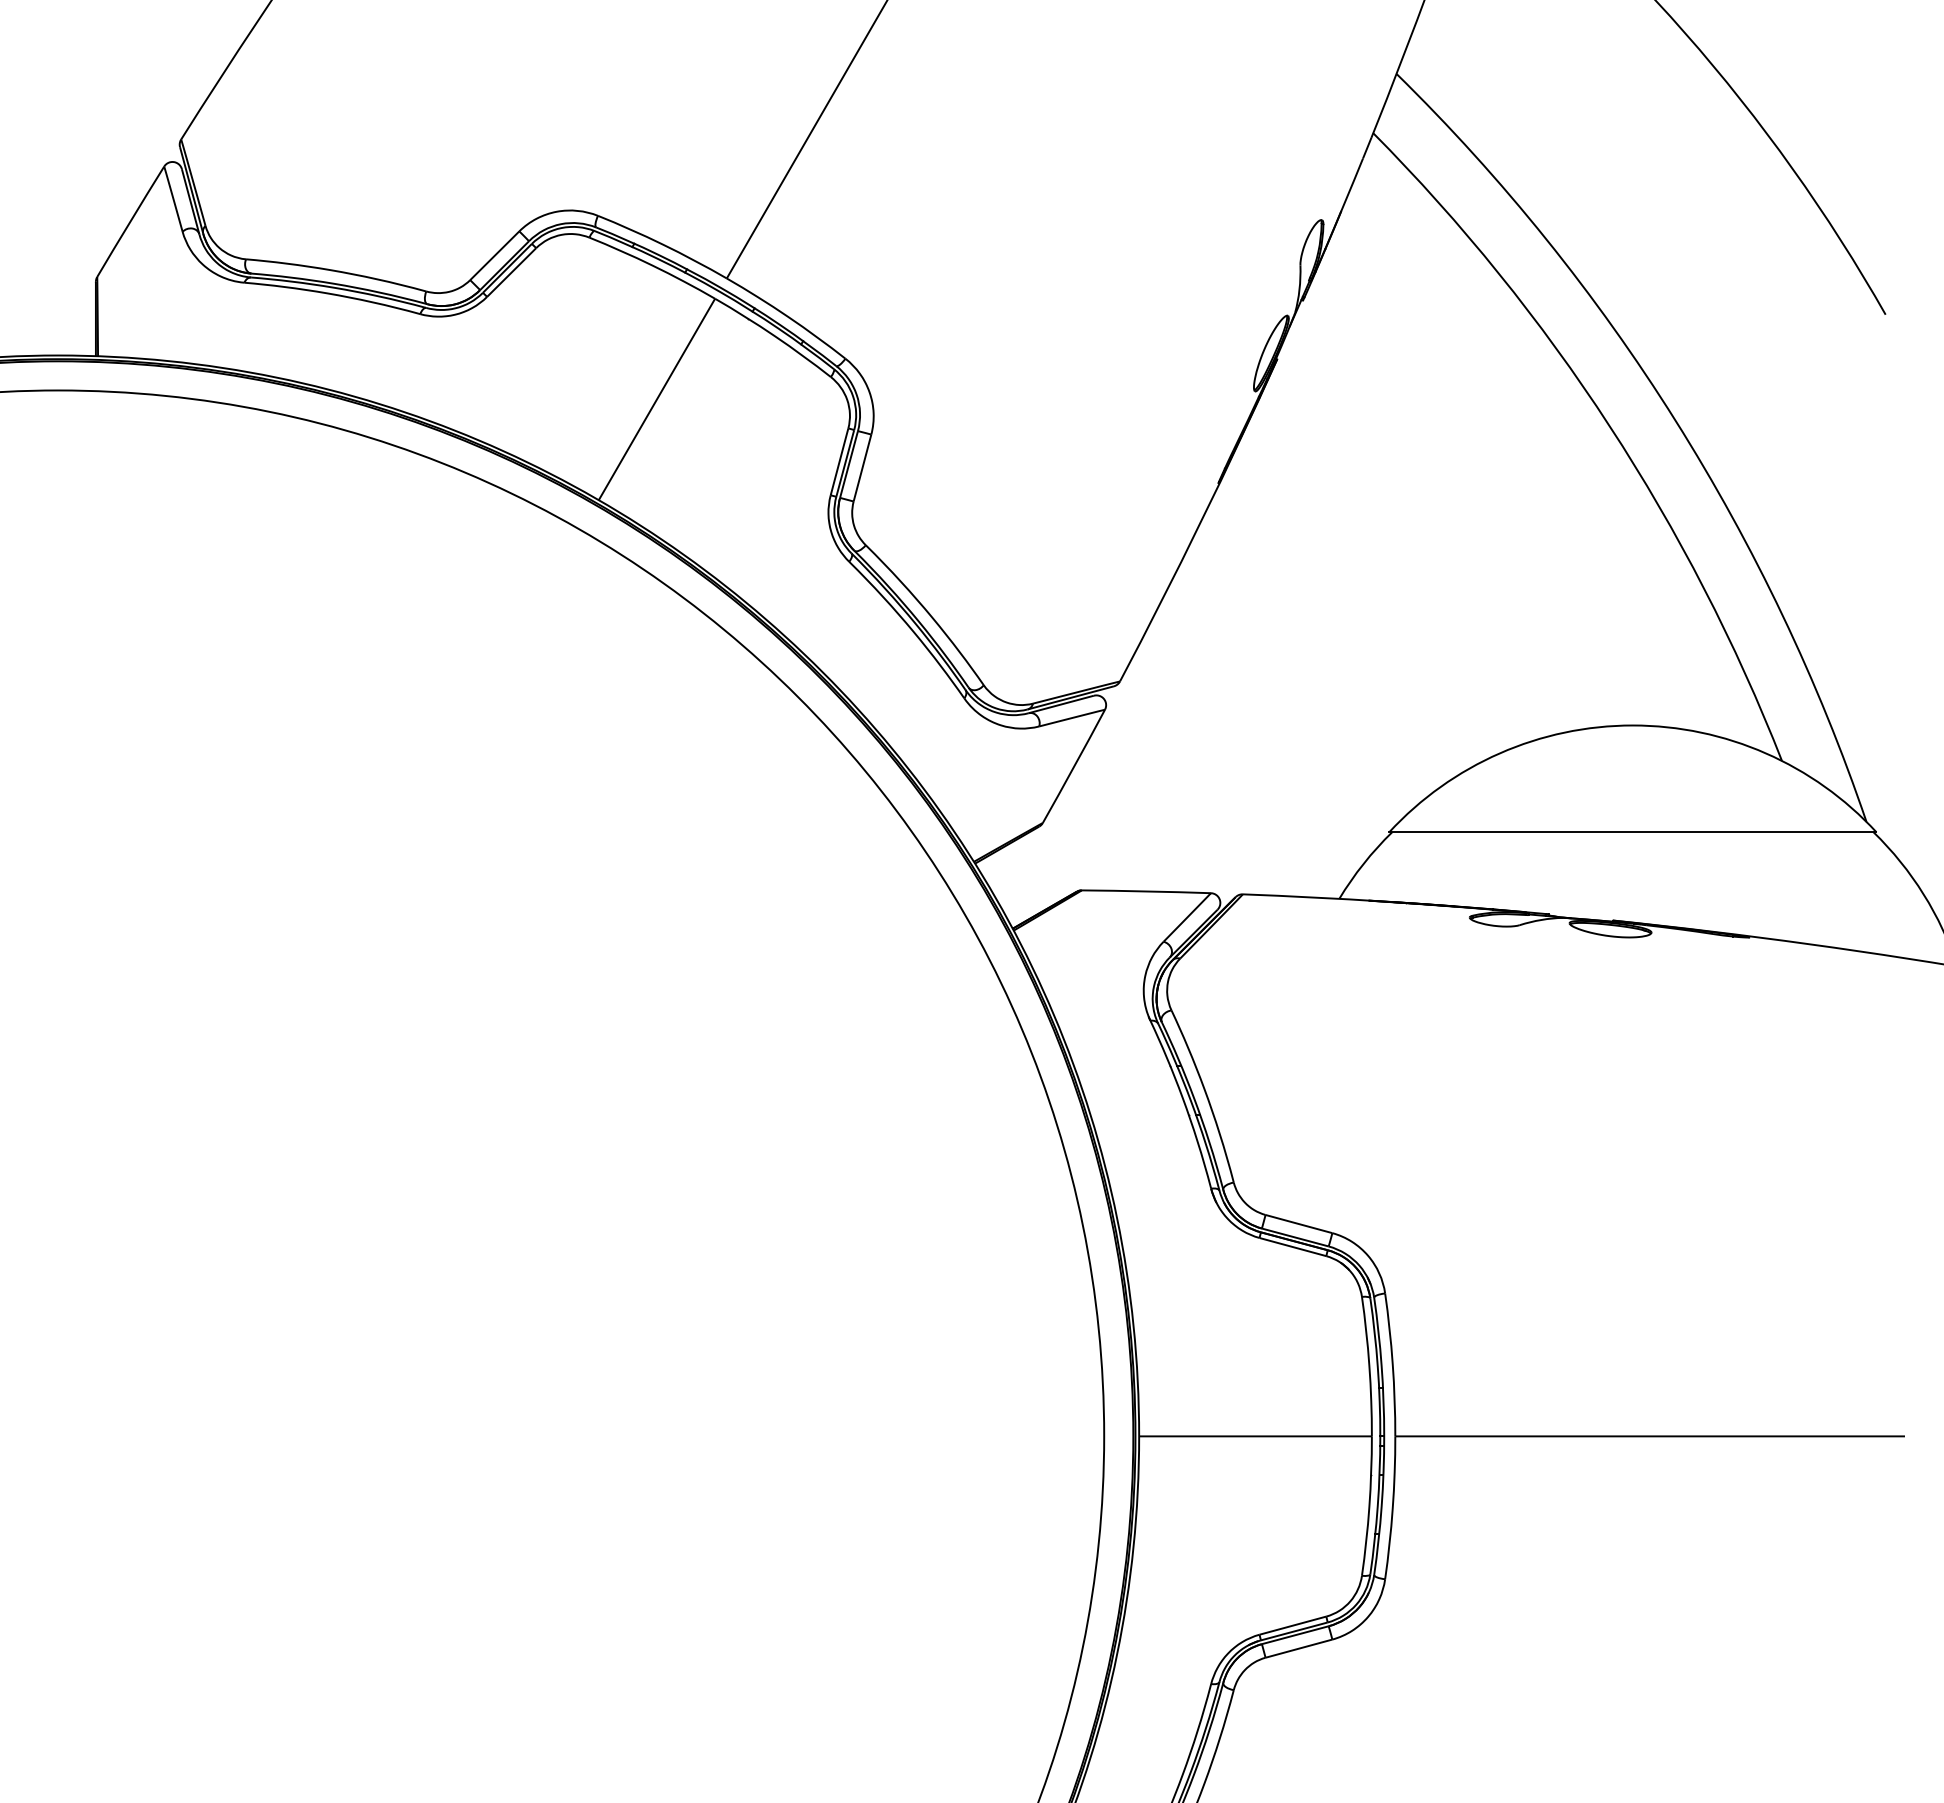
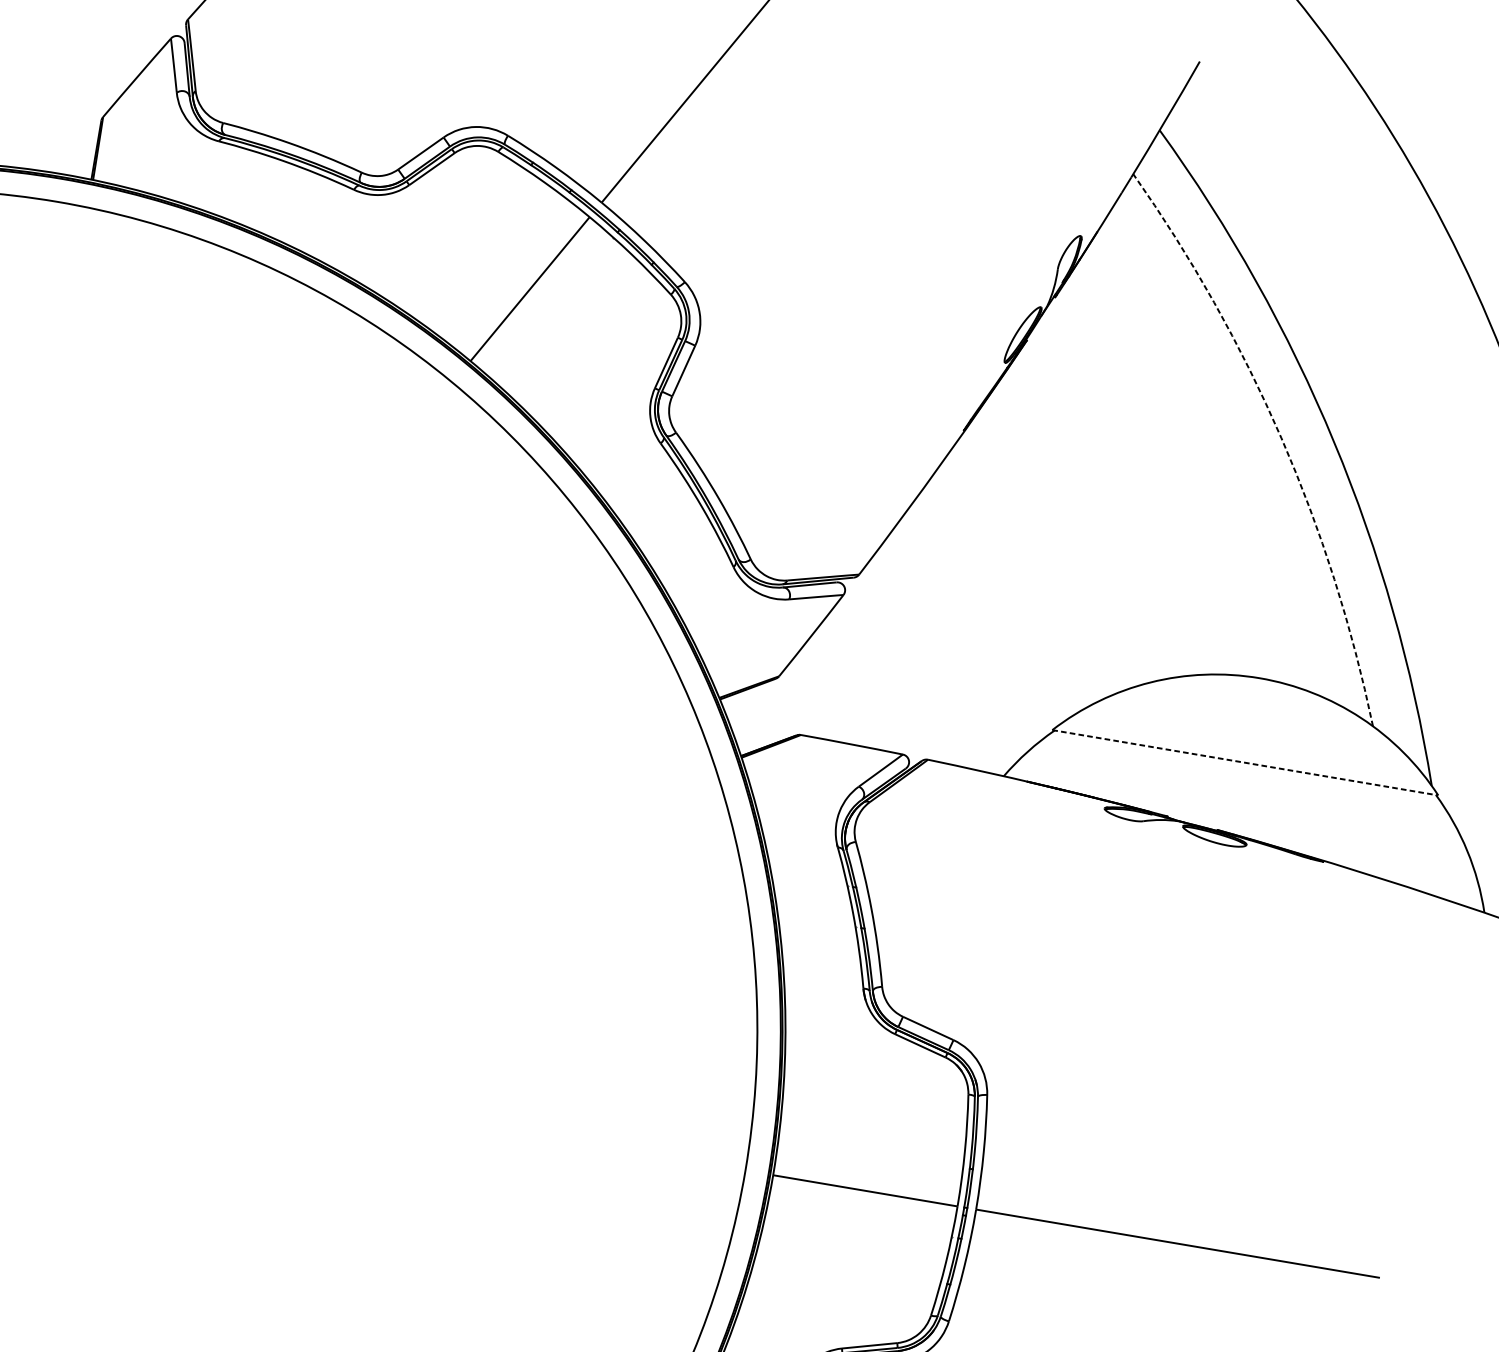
arc: (1609, 426) -> (1281, 438), solid -> dashed
line: (1632, 832) -> (1244, 762), solid -> dashed

